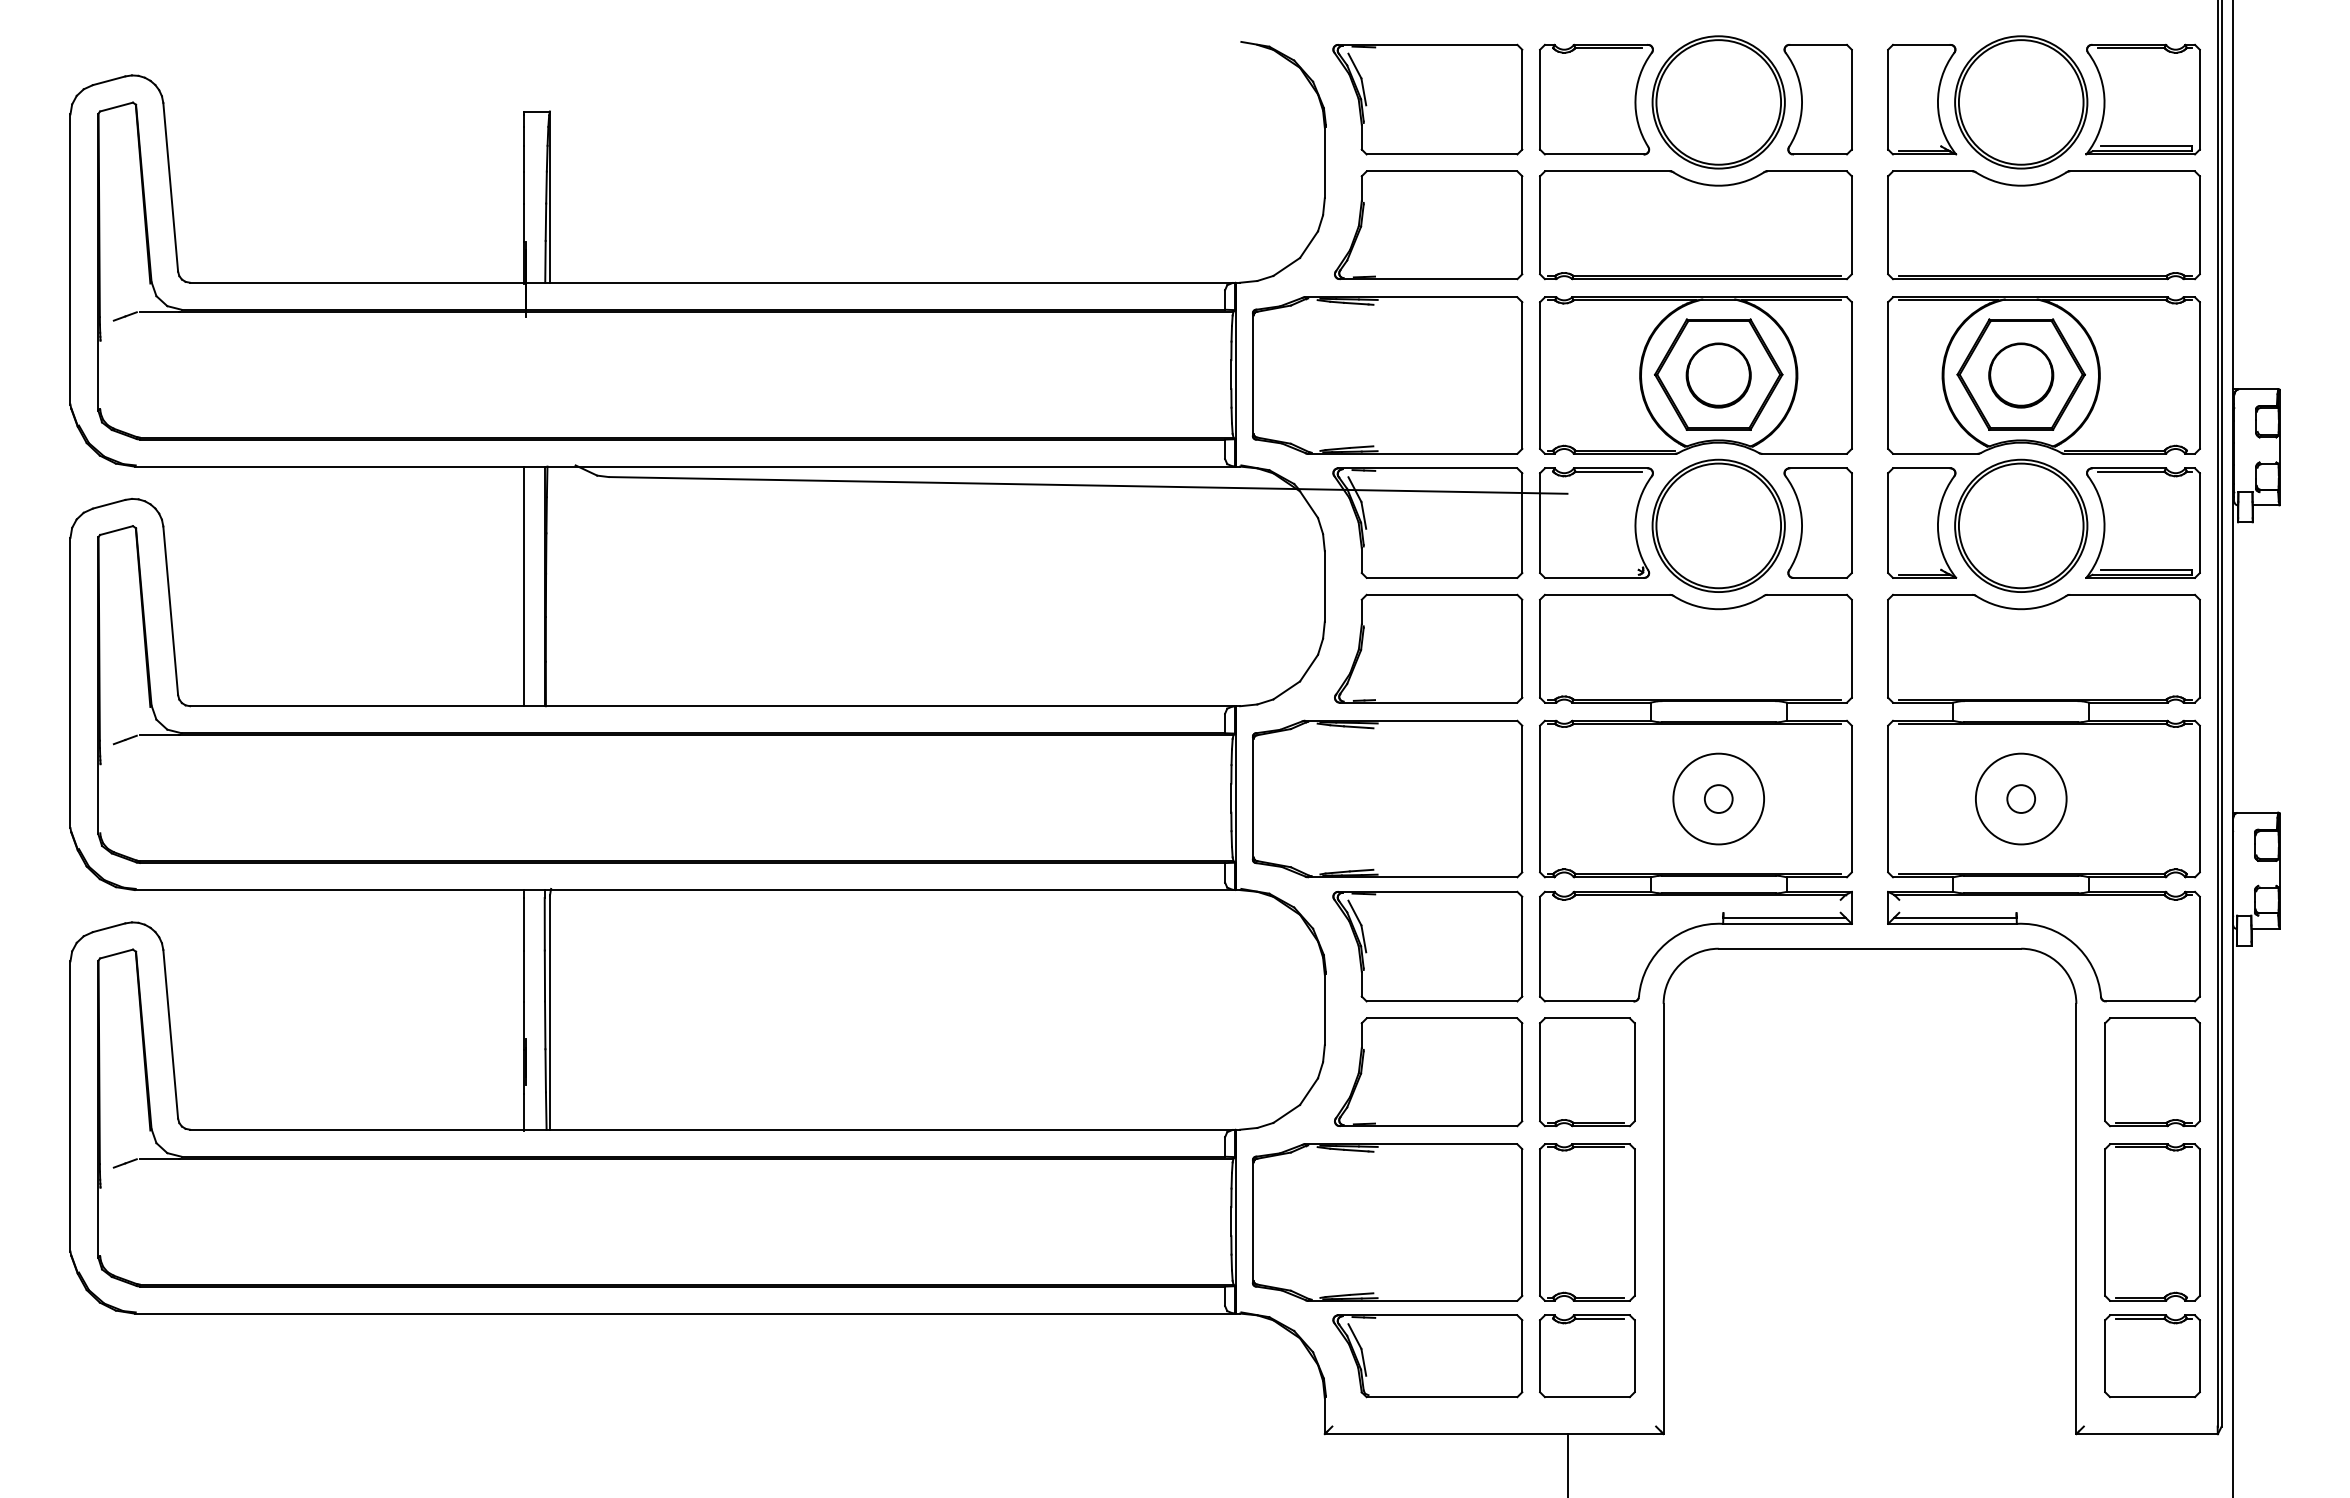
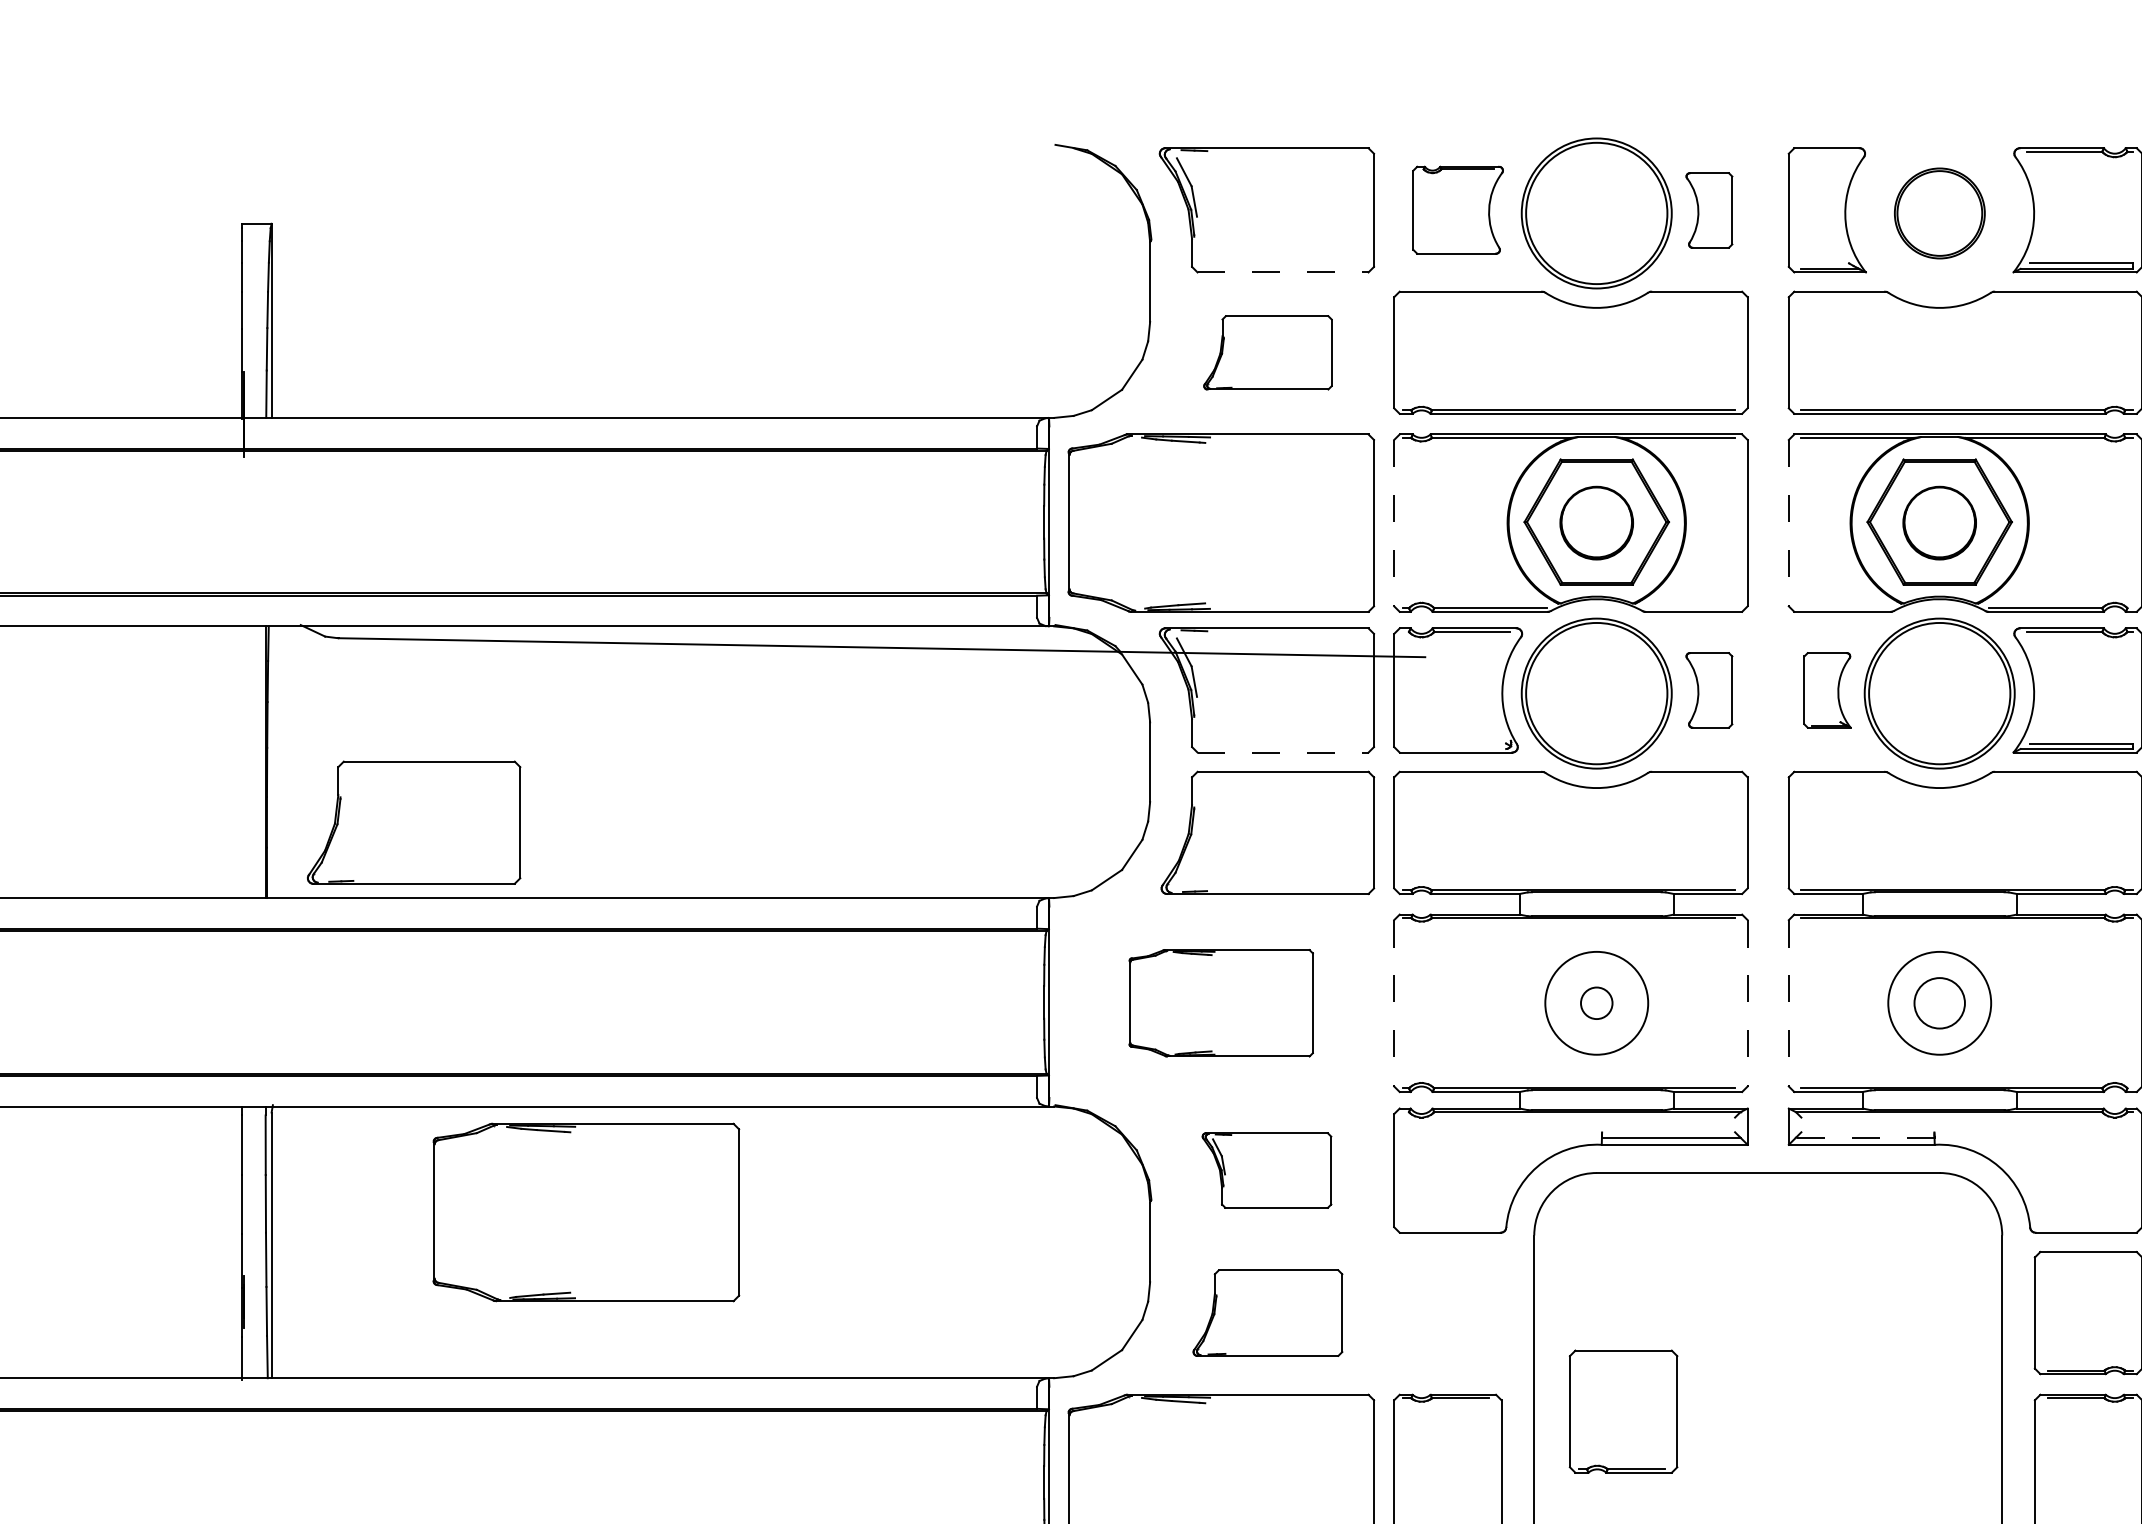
part: (1596, 99) -> (1458, 210), size x0.7
part: (1817, 99) -> (1708, 210), size x0.6
part: (2021, 102) -> (1940, 213), size x0.6
line: (1442, 154) -> (1283, 272), solid -> dashed
part: (1428, 225) -> (1267, 353), size x0.6
line: (1540, 376) -> (1394, 524), solid -> dashed
line: (1888, 376) -> (1789, 524), solid -> dashed
part: (1817, 522) -> (1708, 689), size x0.6
part: (1922, 522) -> (1827, 689), size x0.6
line: (1442, 577) -> (1283, 752), solid -> dashed
line: (523, 586) -> (241, 762), removed
part: (675, 639) -> (413, 822), added
part: (1387, 798) -> (1221, 1002), size x0.6
circle: (2021, 798) -> (1940, 1002), size x1.6
line: (1540, 799) -> (1394, 1003), solid -> dashed
line: (1851, 799) -> (1747, 1003), solid -> dashed
line: (1888, 799) -> (1789, 1003), solid -> dashed
line: (1955, 917) -> (1865, 1137), solid -> dashed
part: (1427, 946) -> (1266, 1170), size x0.6
part: (827, 983) -> (586, 1212), added
part: (1428, 1072) -> (1267, 1313), size x0.7
part: (1587, 1072) -> (1623, 1411), moved

